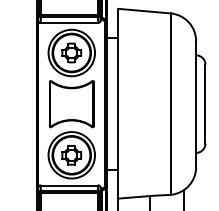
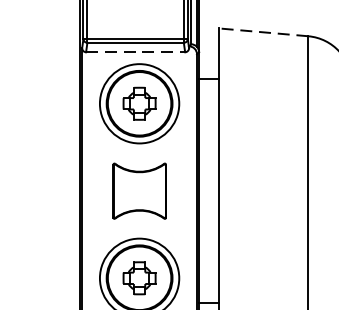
line: (143, 11) -> (261, 32), solid -> dashed
line: (69, 22) -> (135, 51), solid -> dashed
part: (71, 104) -> (139, 191), size x0.7

